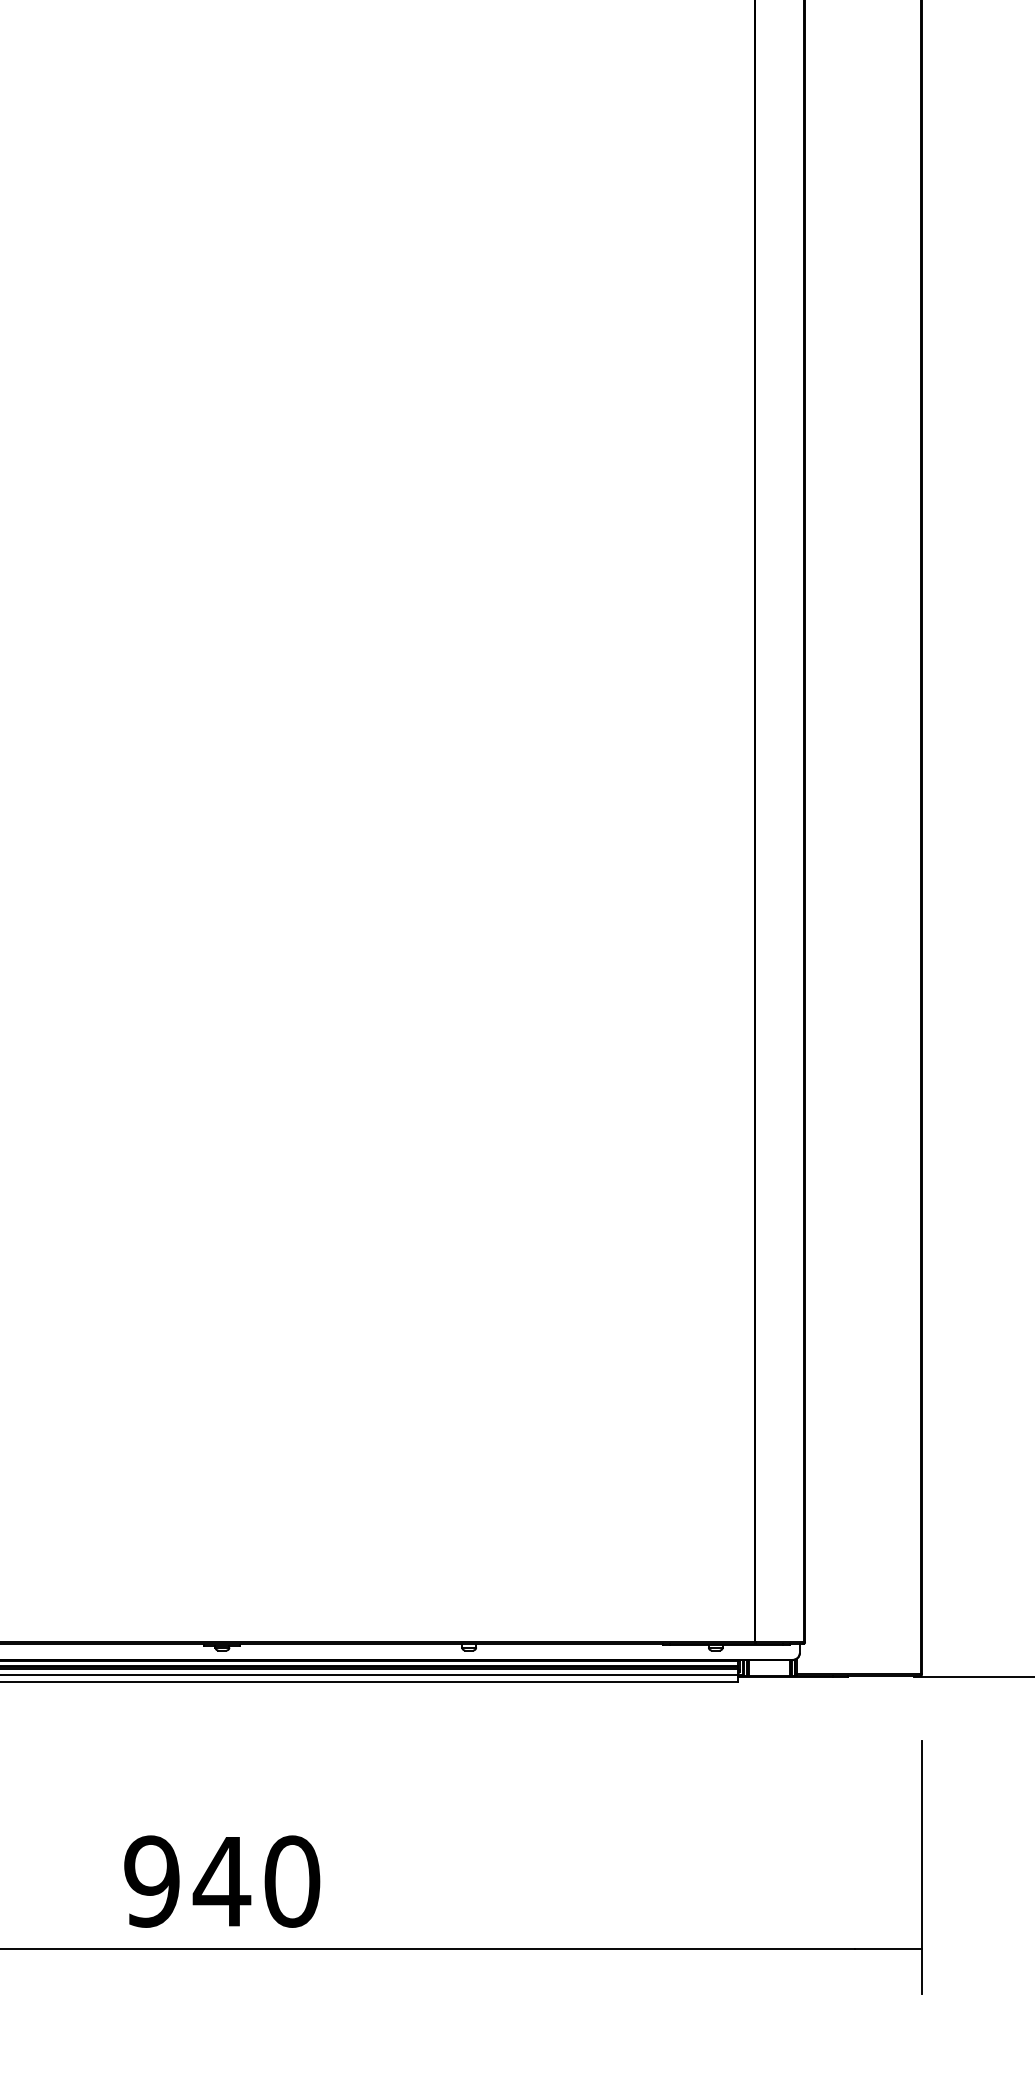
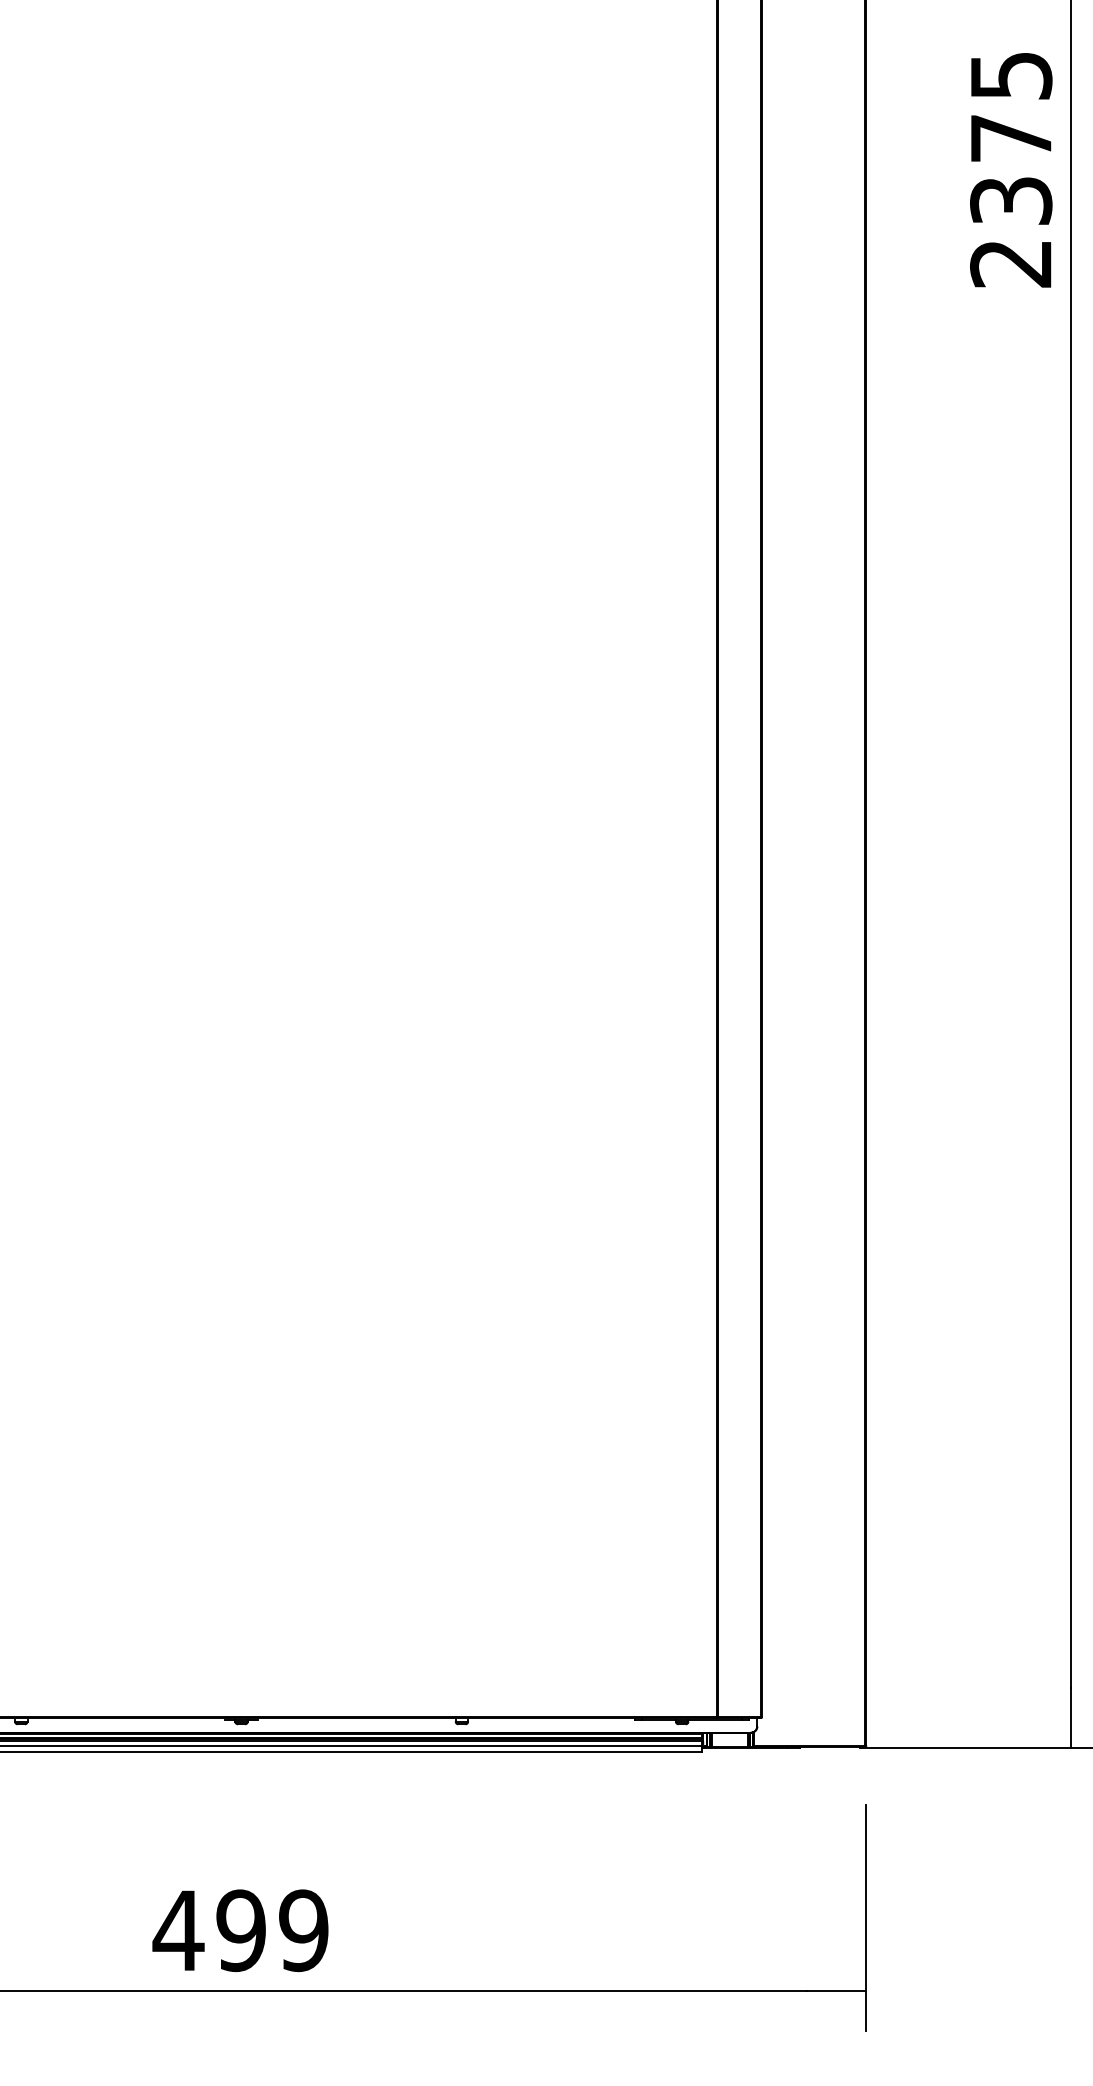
text: (221, 1881) -> (240, 1930), 940 -> 499

